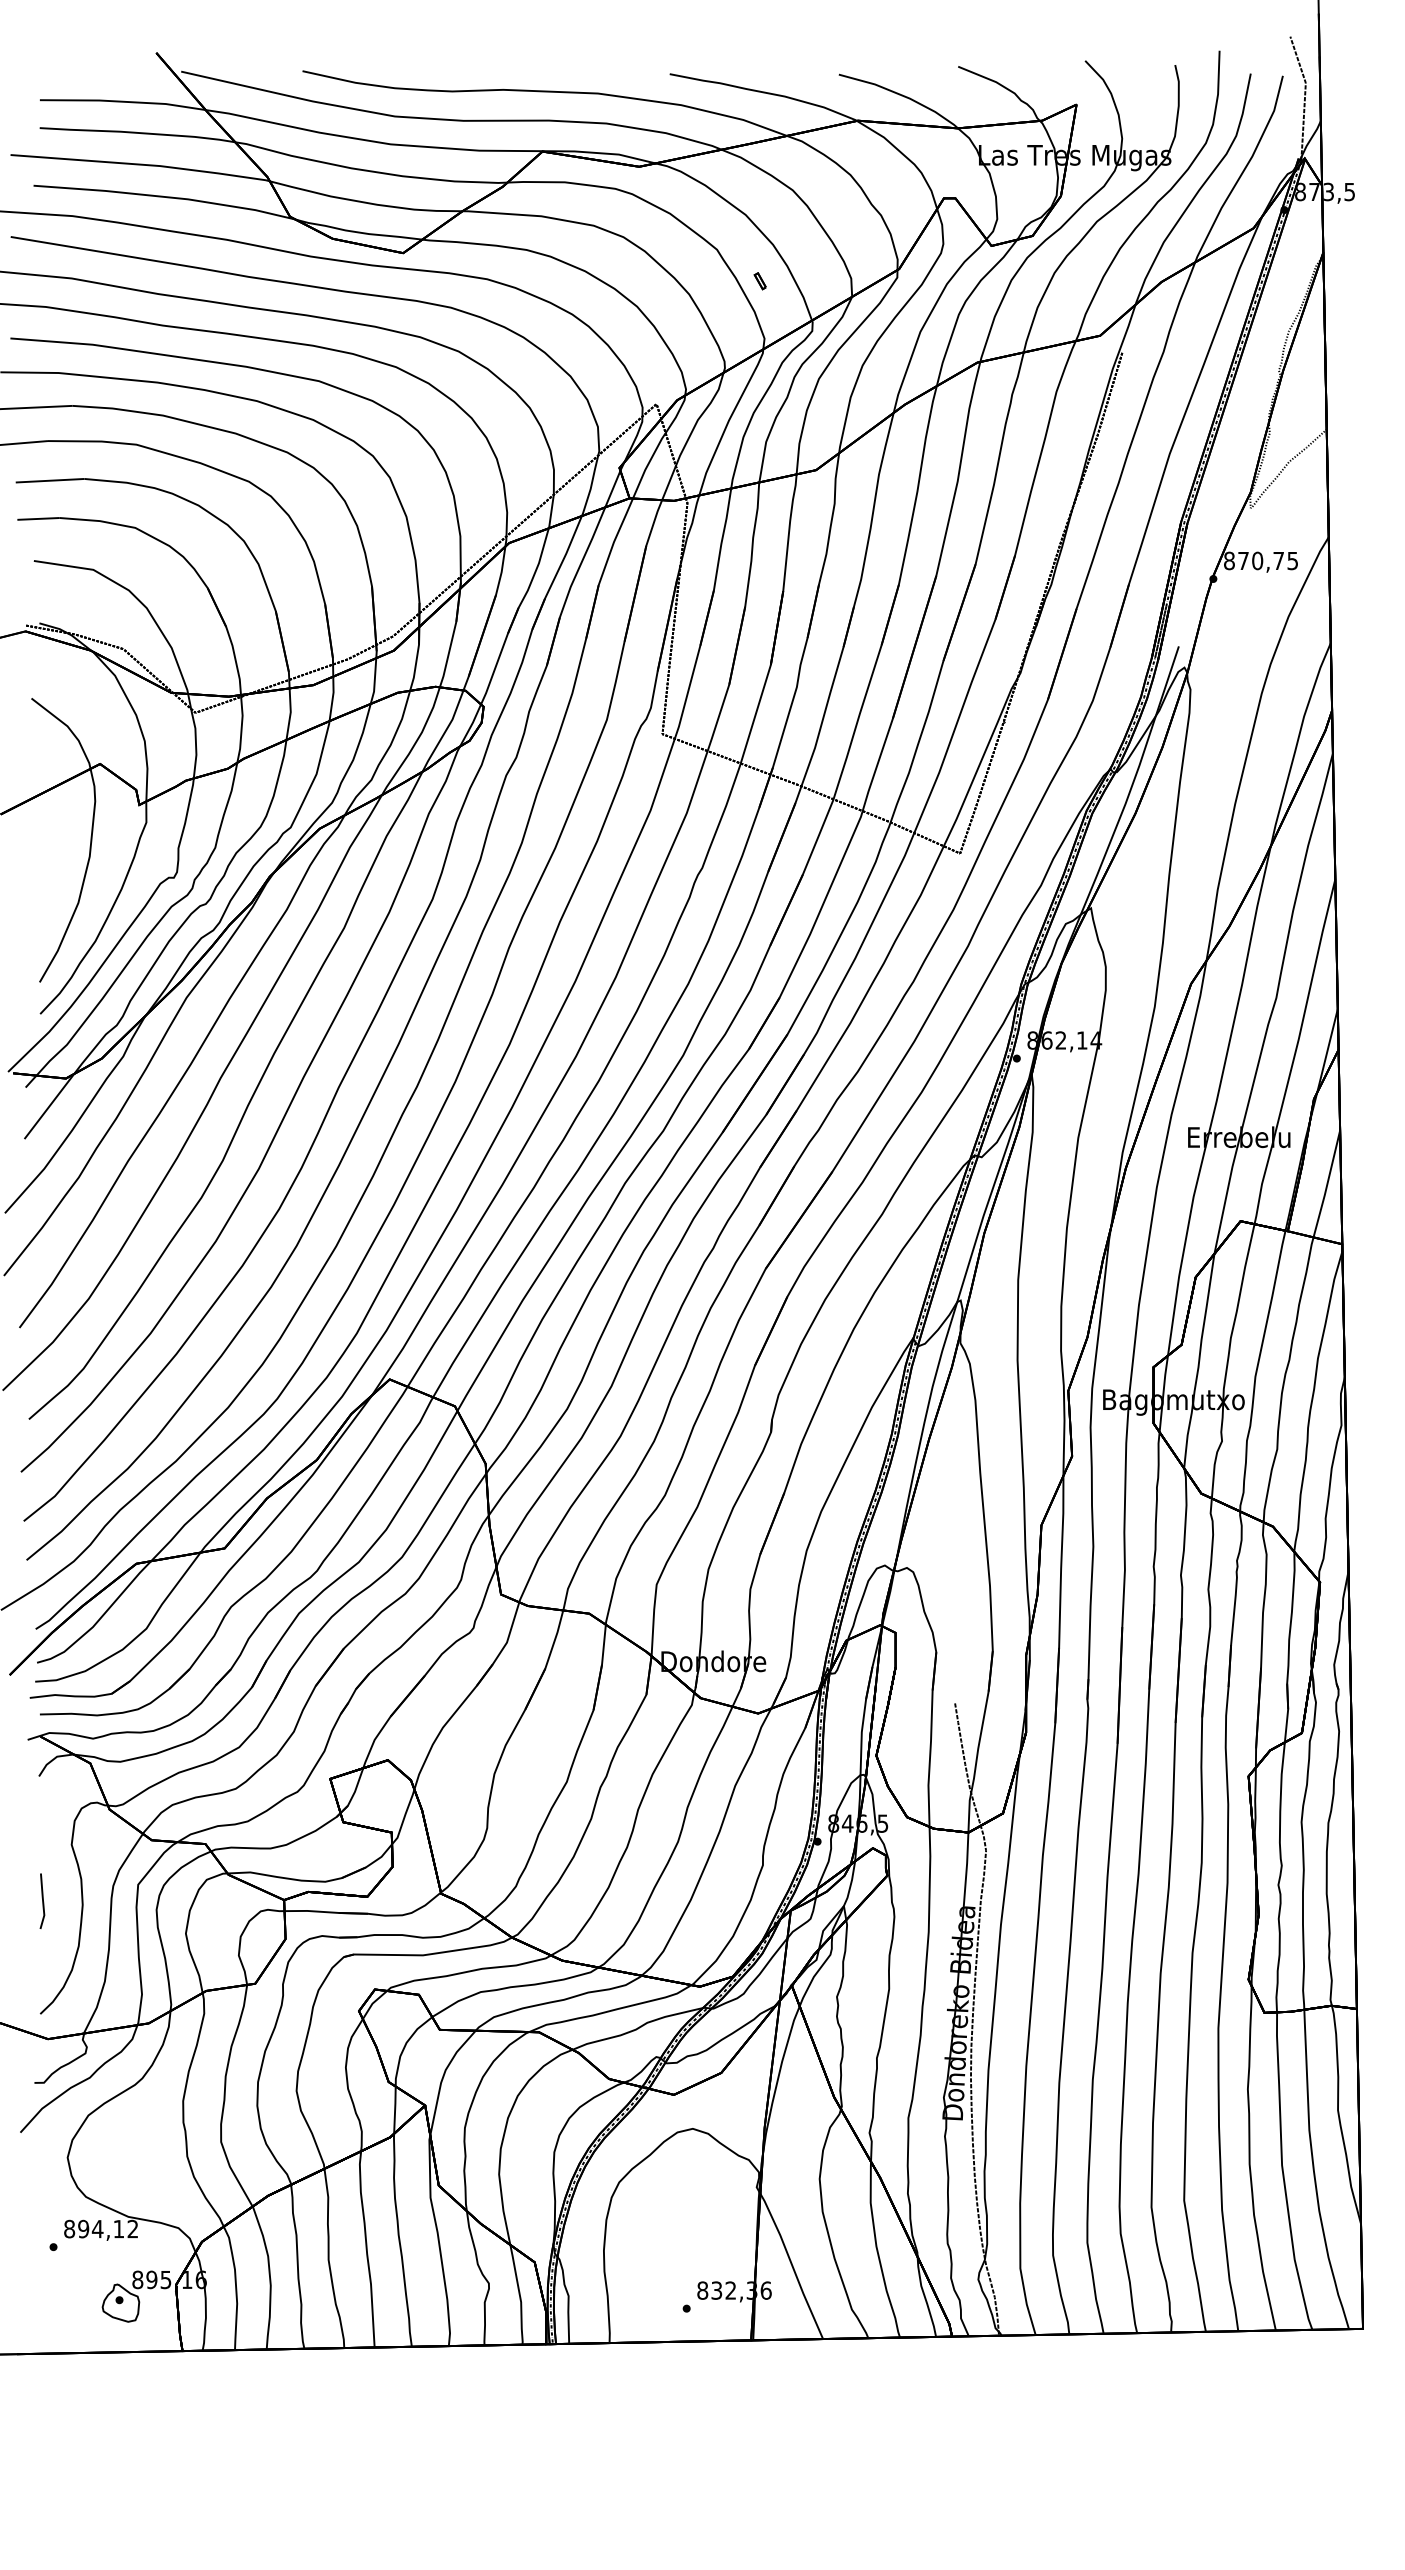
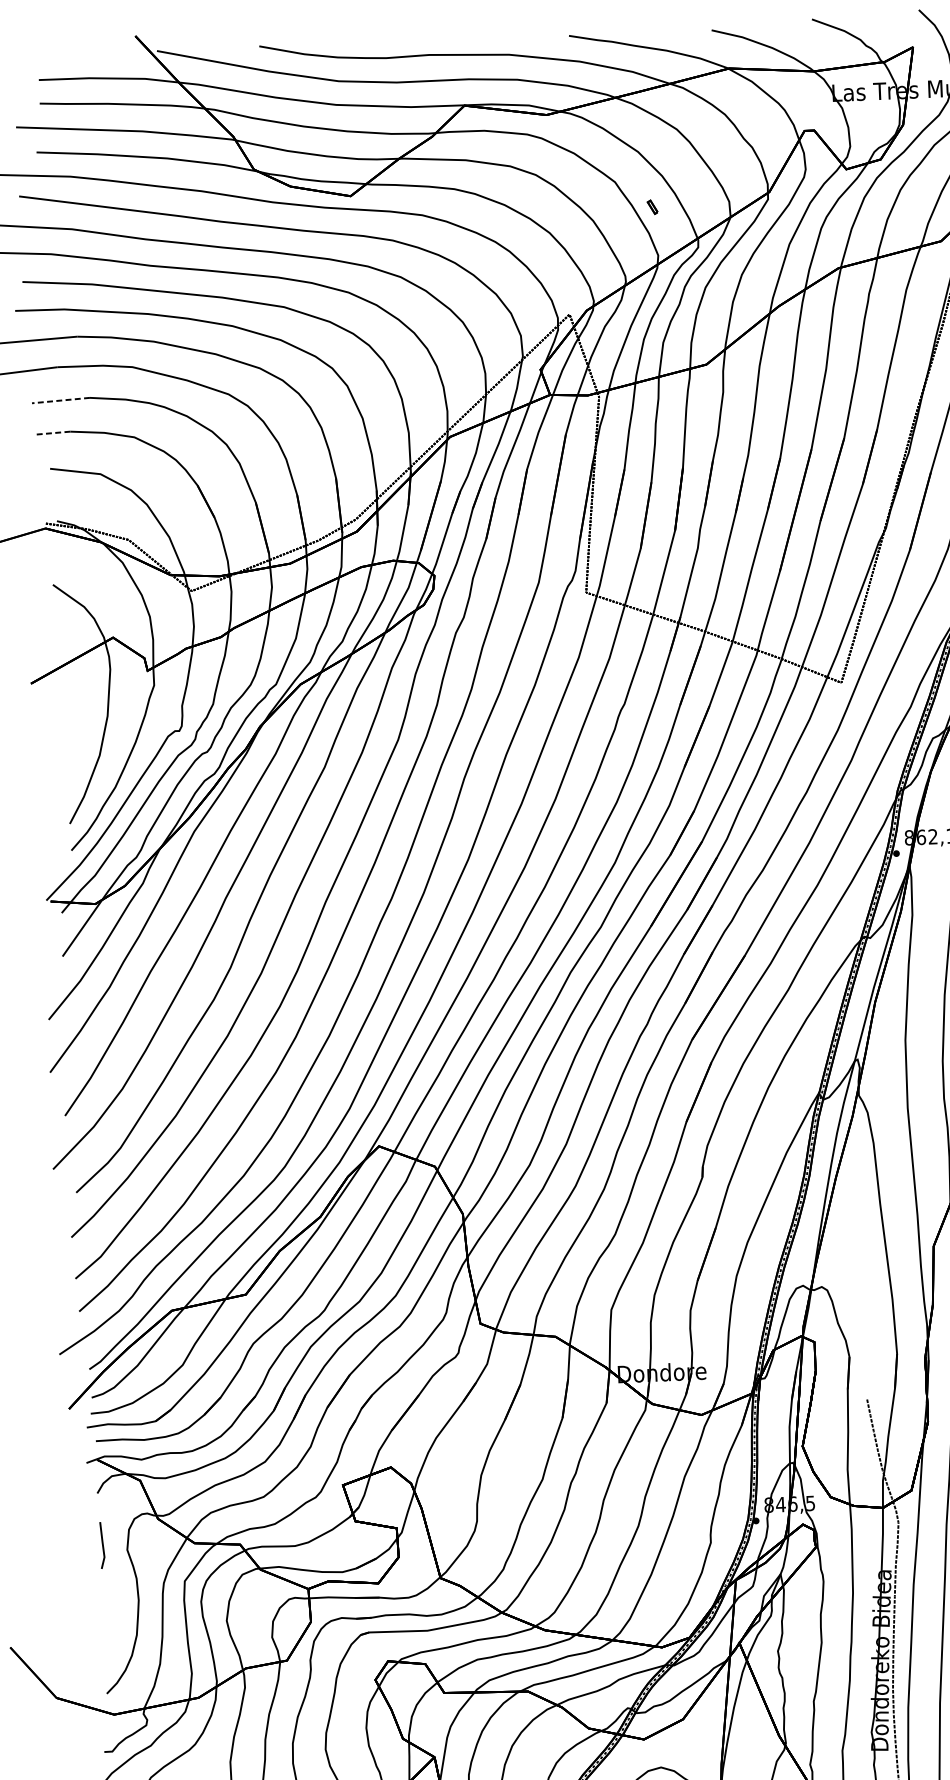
line: (49, 480) -> (60, 400), solid -> dashed
line: (38, 518) -> (52, 432), solid -> dashed
line: (42, 1900) -> (102, 1544), moved

